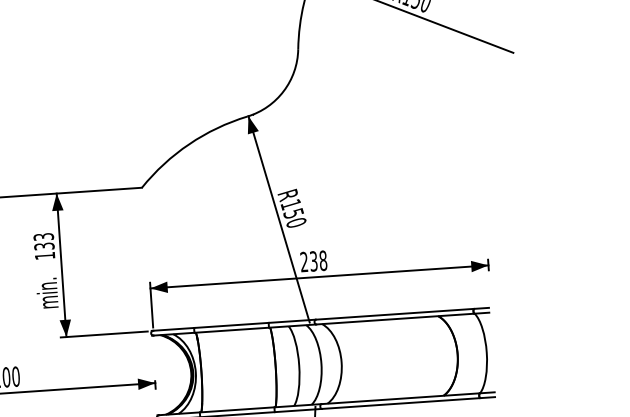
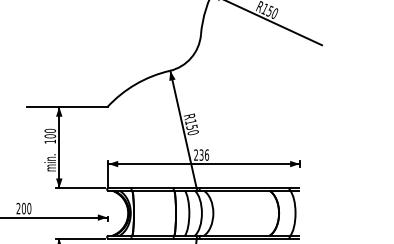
text: (44, 241) -> (50, 133), 133 -> 100
text: (322, 259) -> (206, 154), 238 -> 236

